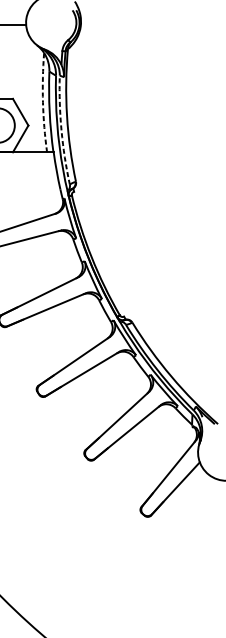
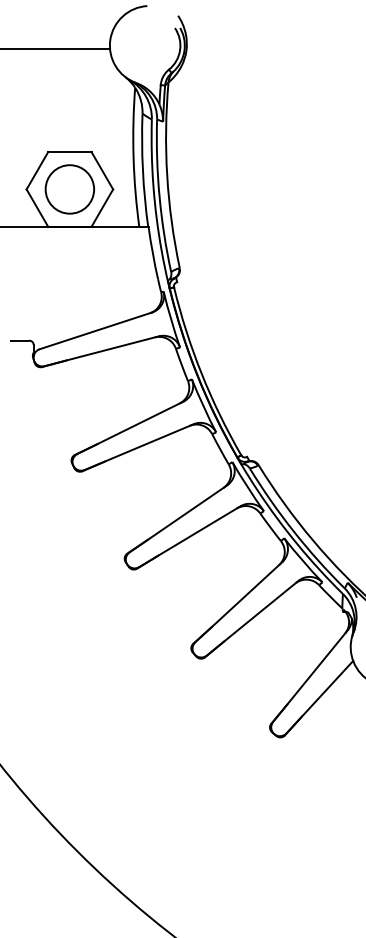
arc: (42, 102) -> (133, 157), dashed -> solid
arc: (61, 130) -> (159, 196), dashed -> solid

